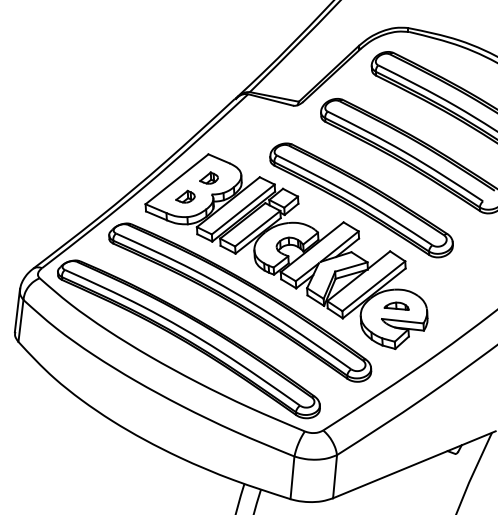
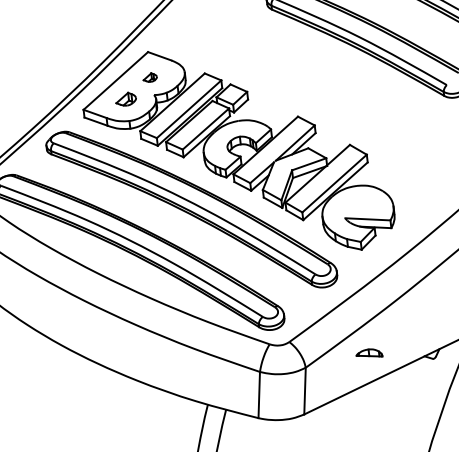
part: (208, 177) -> (149, 77), size x0.7
part: (361, 200) -> (315, 92), removed
part: (396, 305) -> (369, 352), moved

